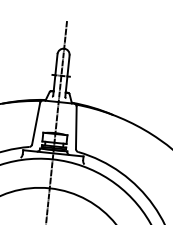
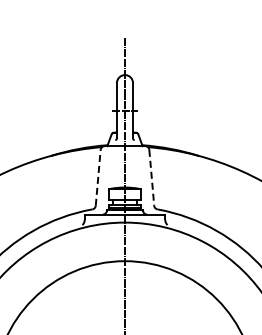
line: (36, 123) -> (98, 177), solid -> dashed
line: (76, 128) -> (151, 178), solid -> dashed

